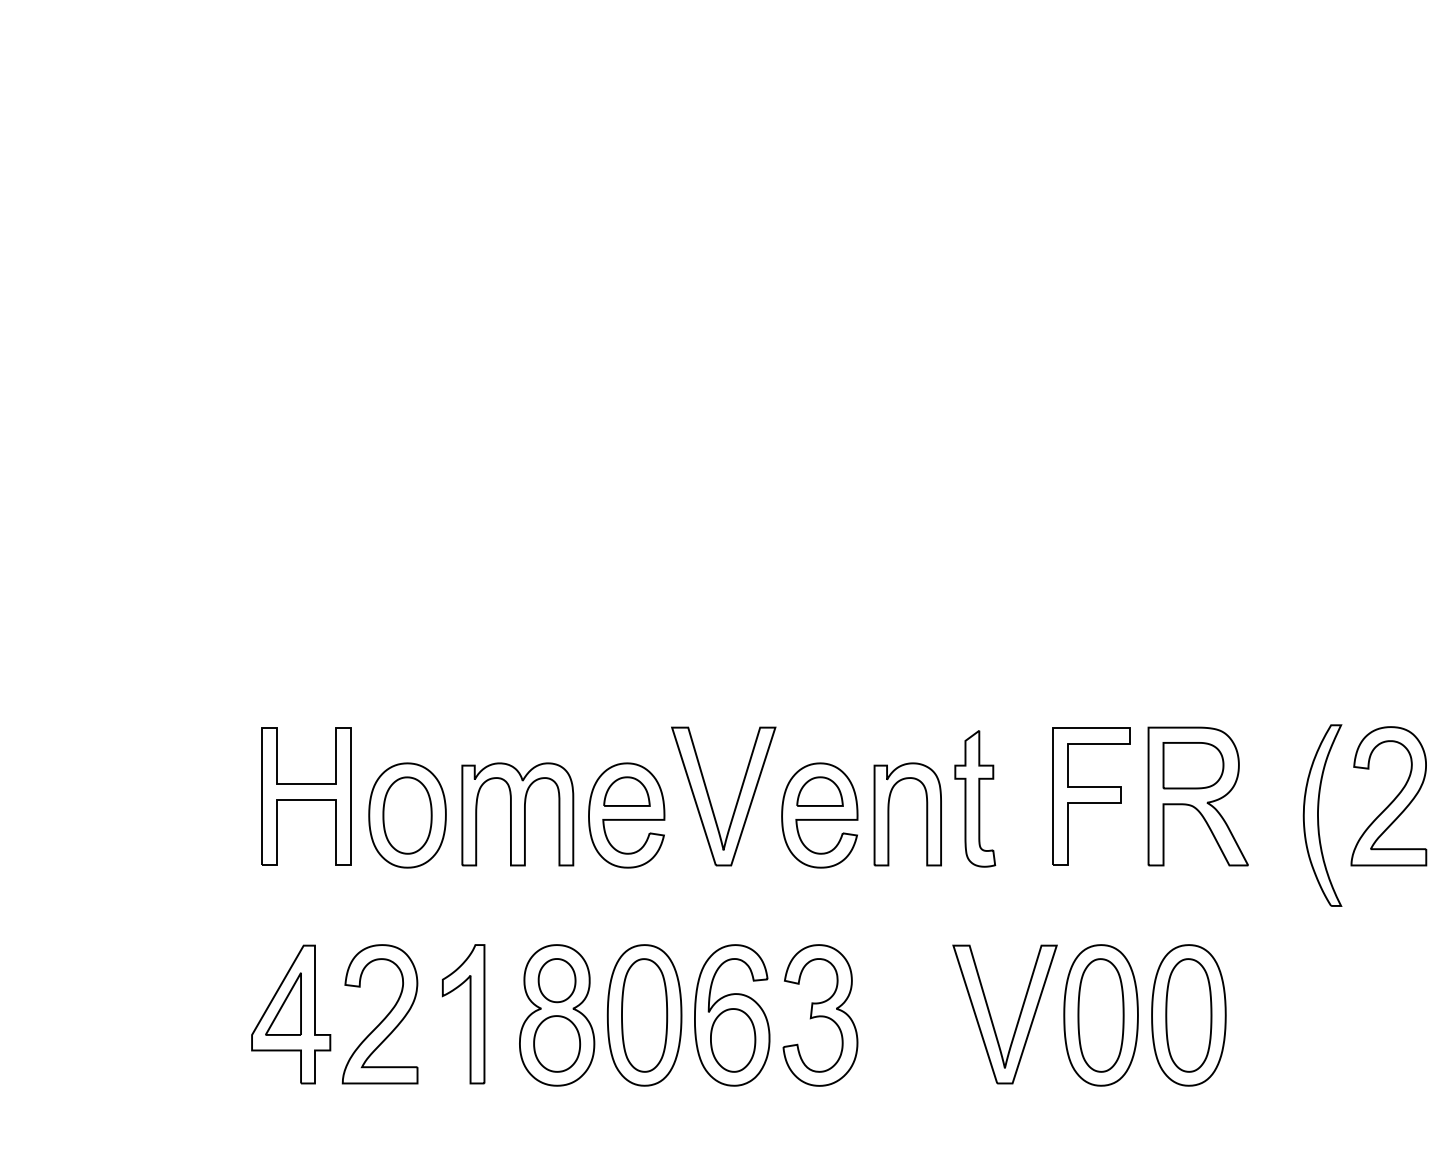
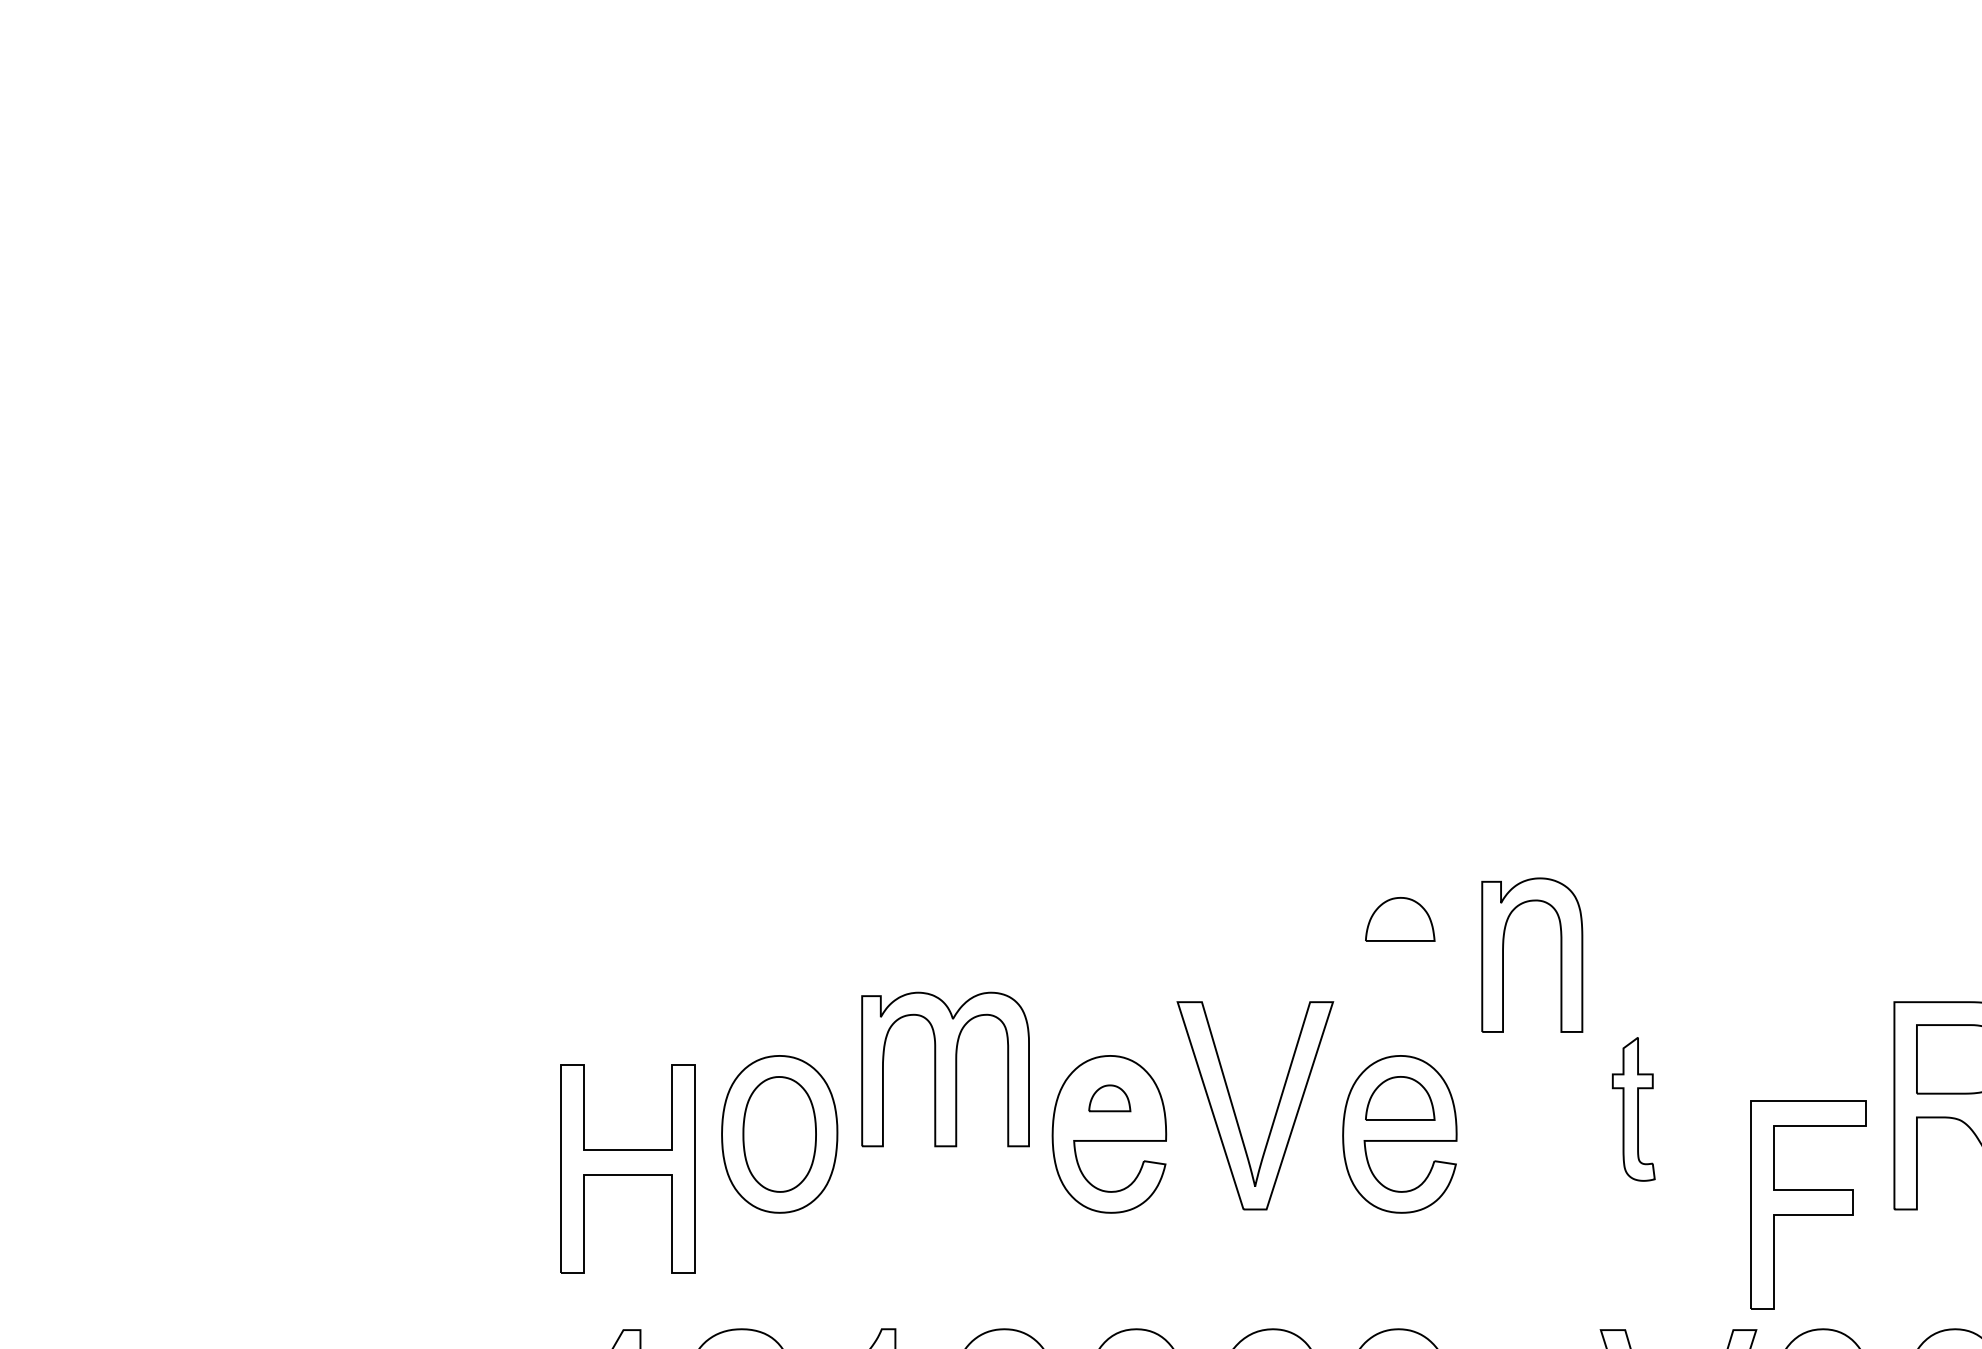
part: (819, 672) -> (1399, 919), added
part: (626, 791) -> (1109, 1098), size x0.6
part: (306, 796) -> (627, 1168), moved
part: (1091, 796) -> (1808, 1205), moved
part: (975, 798) -> (1634, 1108), size x0.7
part: (517, 814) -> (945, 1069), moved
part: (889, 814) -> (1504, 955), moved

